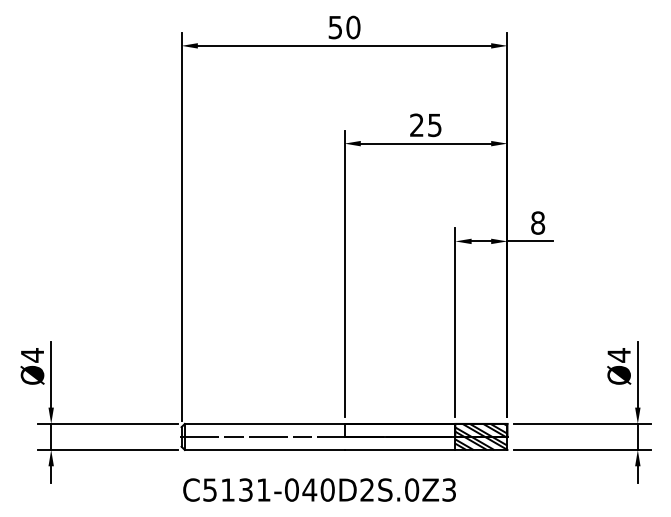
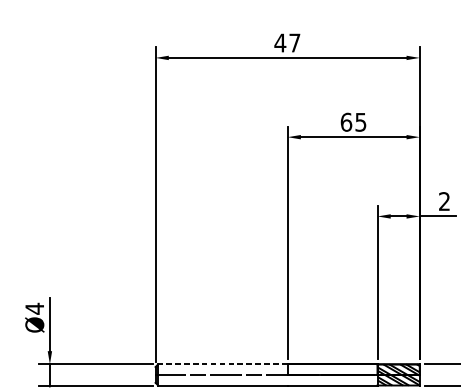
text: (344, 27) -> (287, 43), 50 -> 47
text: (417, 125) -> (346, 122), 25 -> 65
text: (538, 222) -> (444, 201), 8 -> 2
line: (264, 423) -> (222, 364), solid -> dashed

